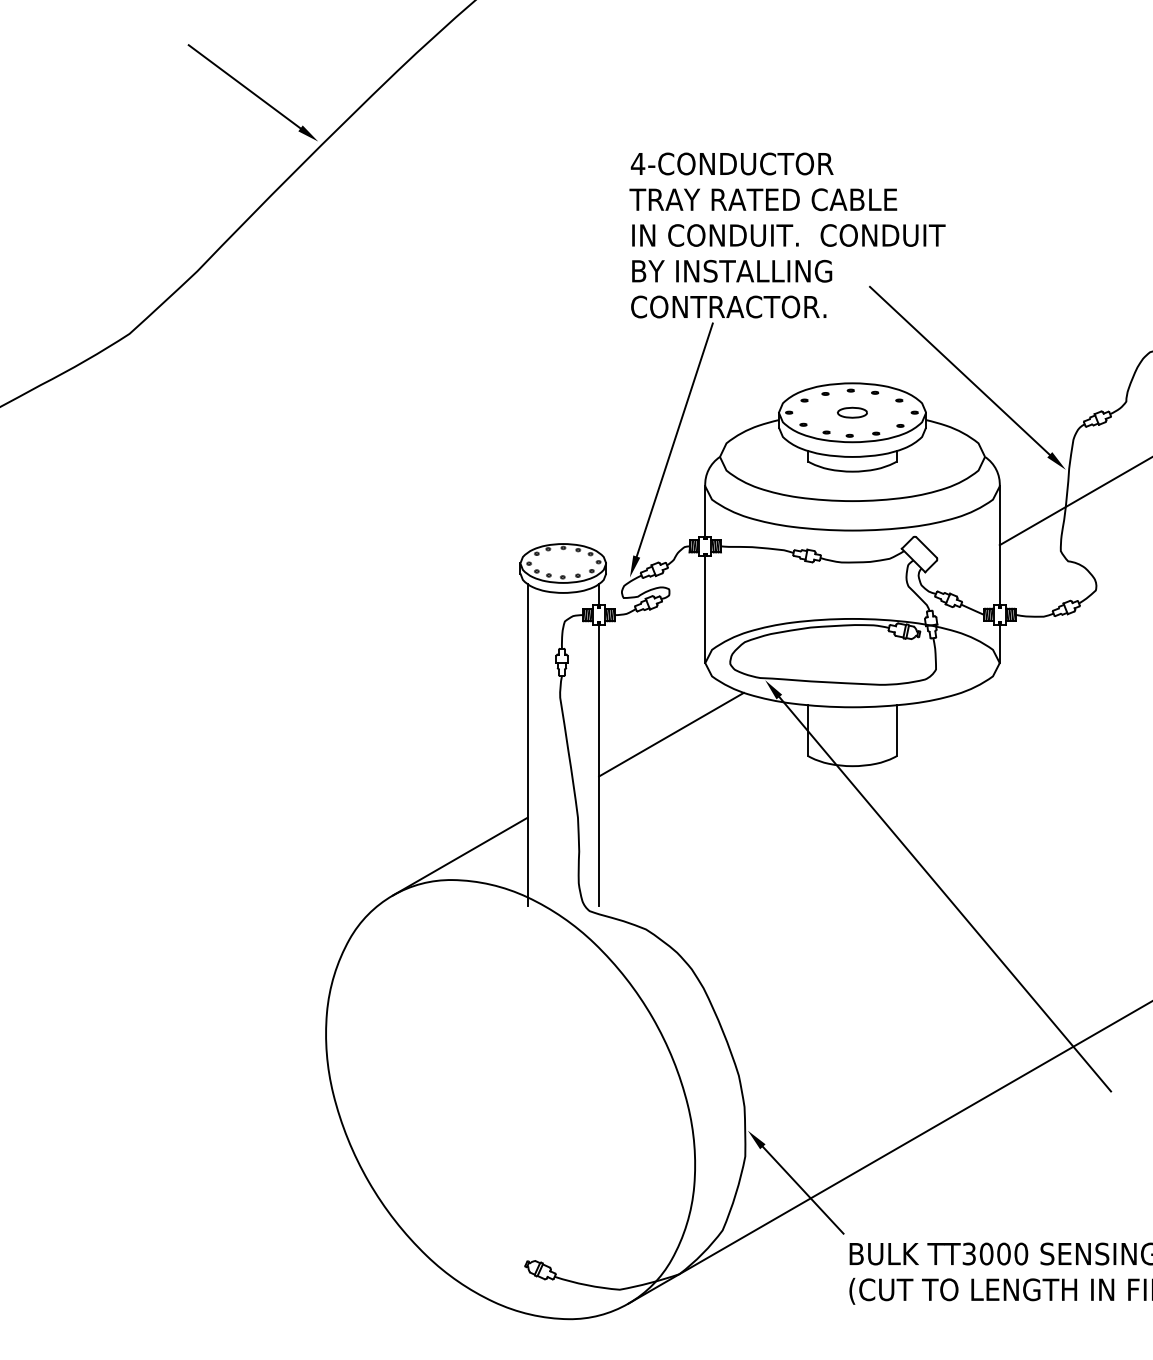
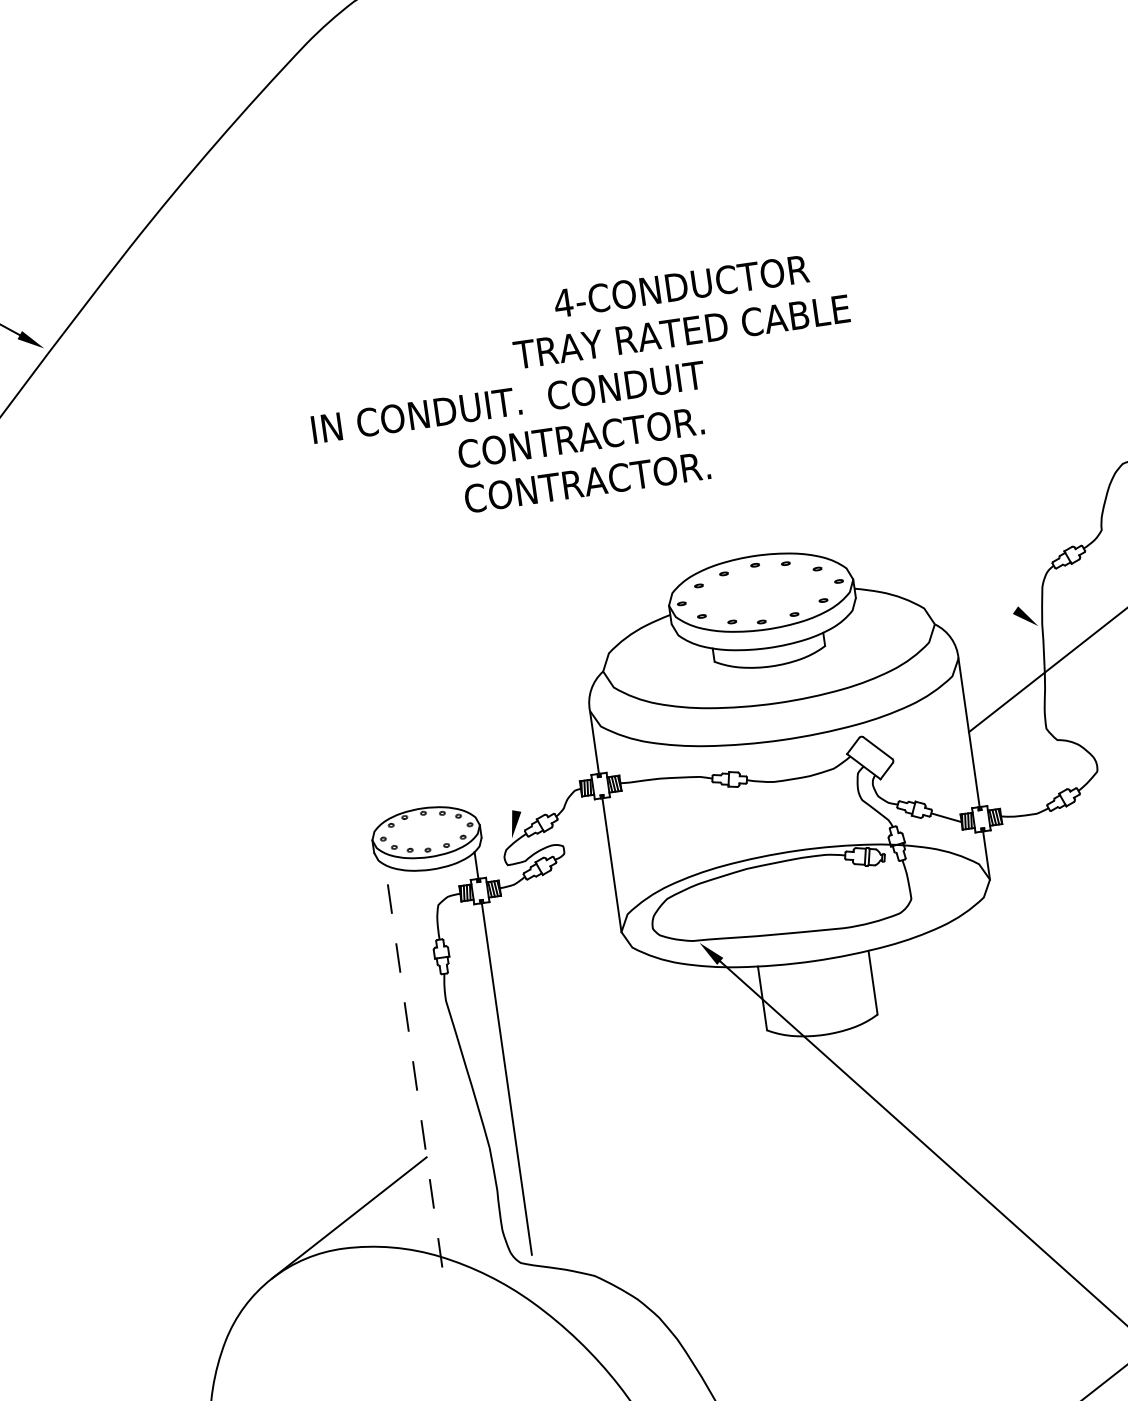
text: (731, 163) -> (680, 285), moved
text: (763, 199) -> (681, 331), moved
text: (788, 235) -> (508, 402), moved
text: (731, 270) -> (584, 436), BY INSTALLING -> CONTRACTOR.
line: (959, 370) -> (887, 520), removed
part: (852, 412) -> (761, 592), removed
line: (674, 439) -> (543, 657), removed
line: (671, 734) -> (591, 1027), removed
line: (527, 745) -> (413, 1066), solid -> dashed

